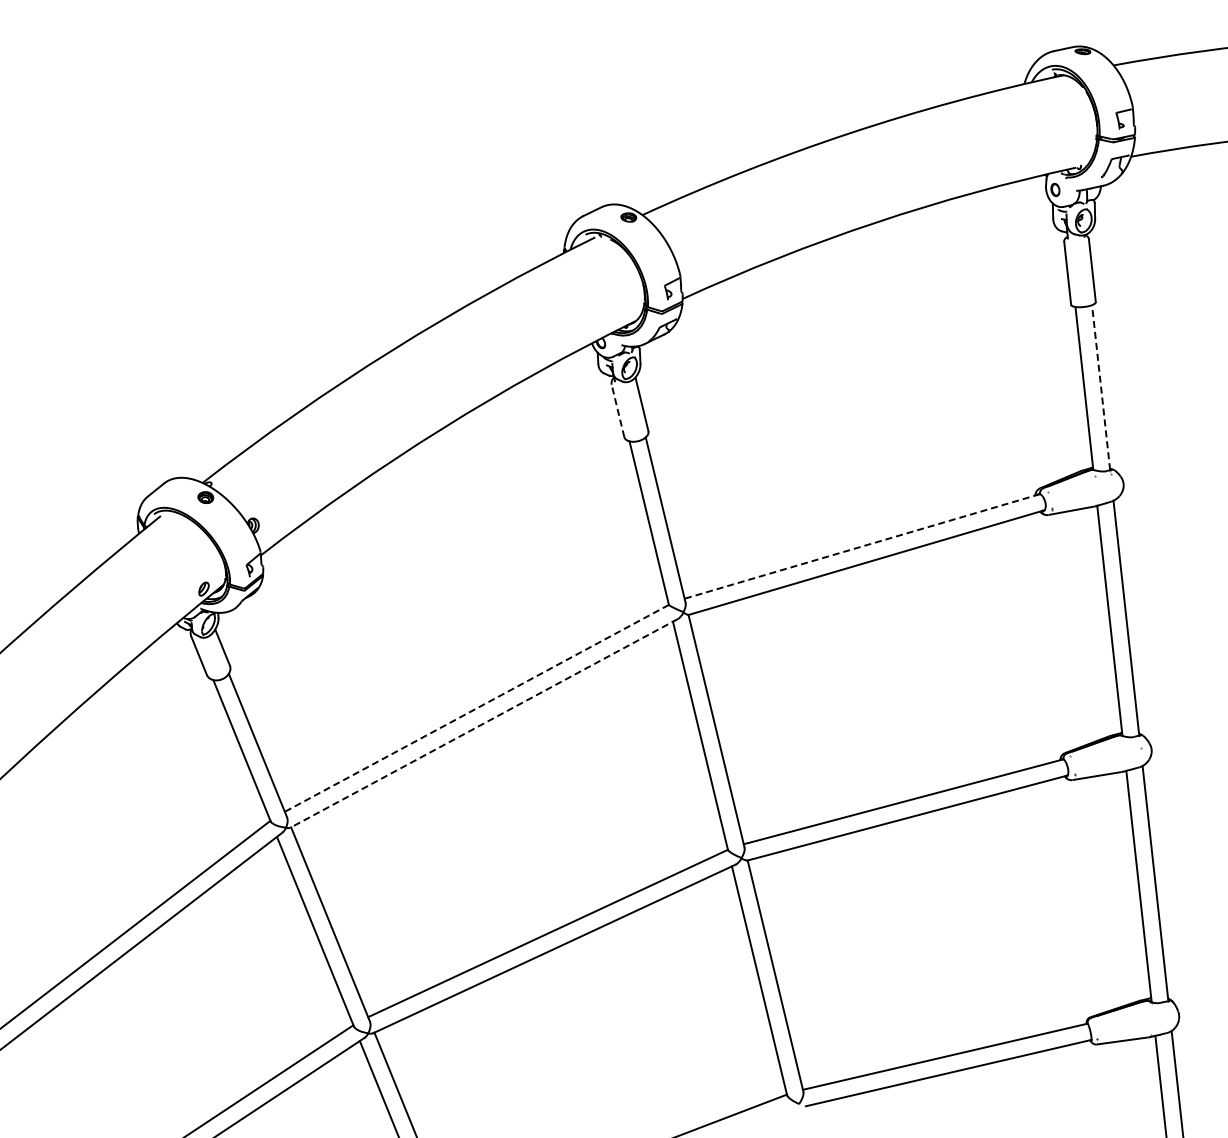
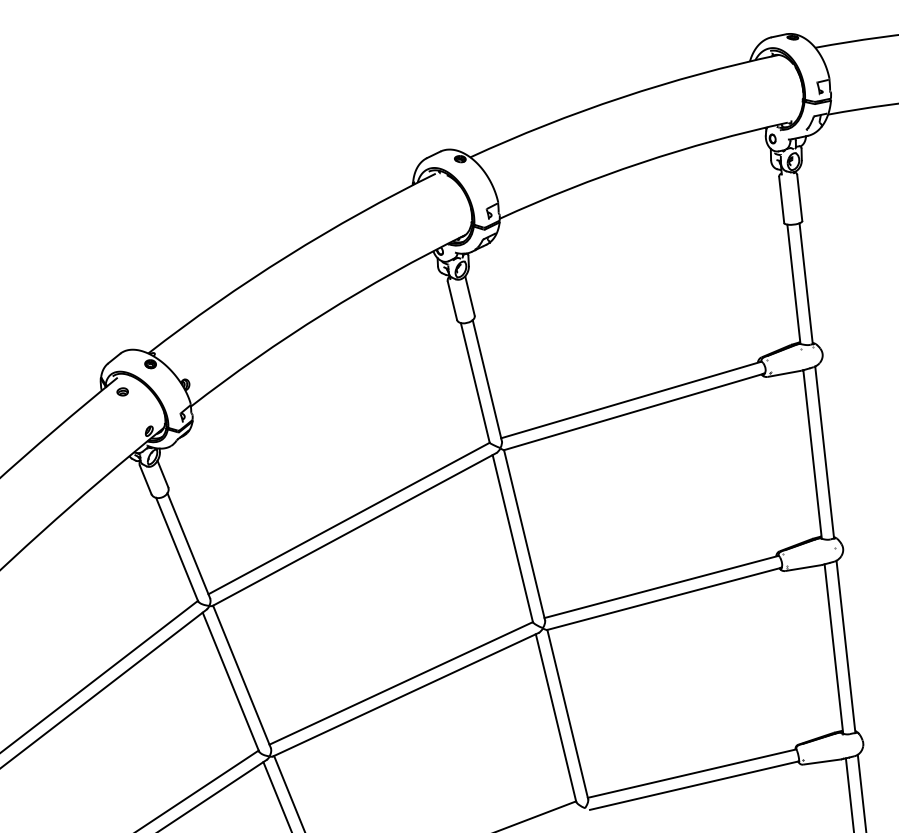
line: (1101, 387) -> (806, 283), dashed -> solid
line: (618, 410) -> (452, 300), dashed -> solid
part: (167, 535) -> (122, 391), added
line: (861, 546) -> (630, 400), dashed -> solid
line: (476, 708) -> (348, 518), dashed -> solid
line: (483, 723) -> (353, 529), dashed -> solid

